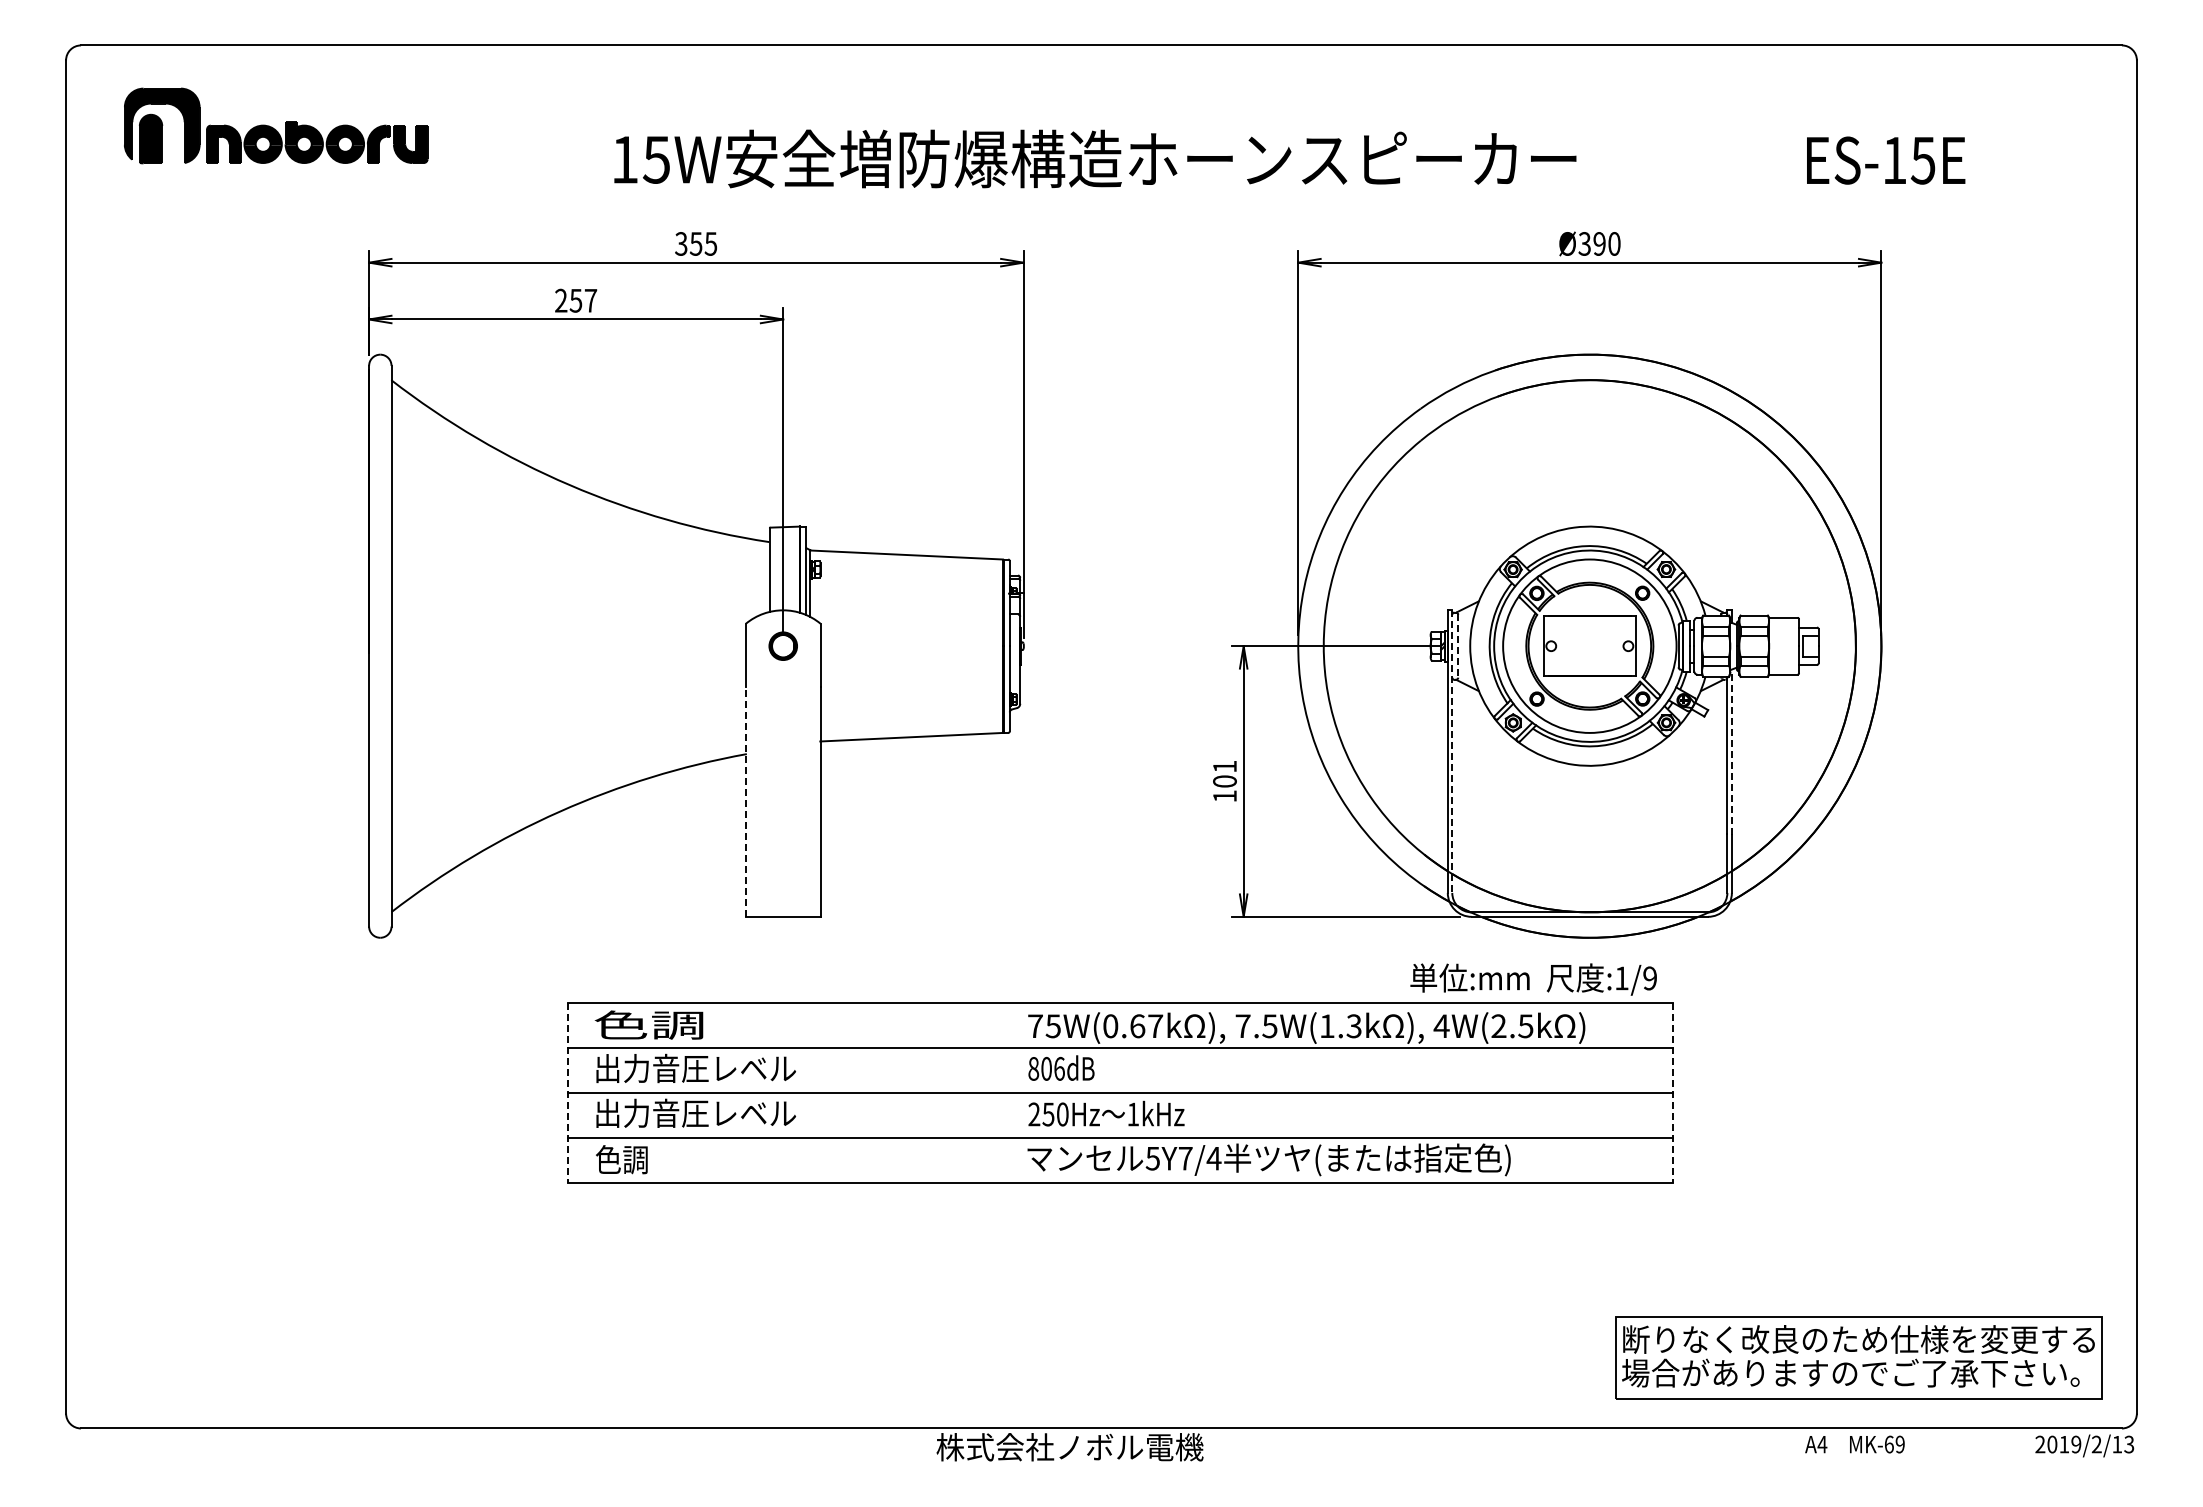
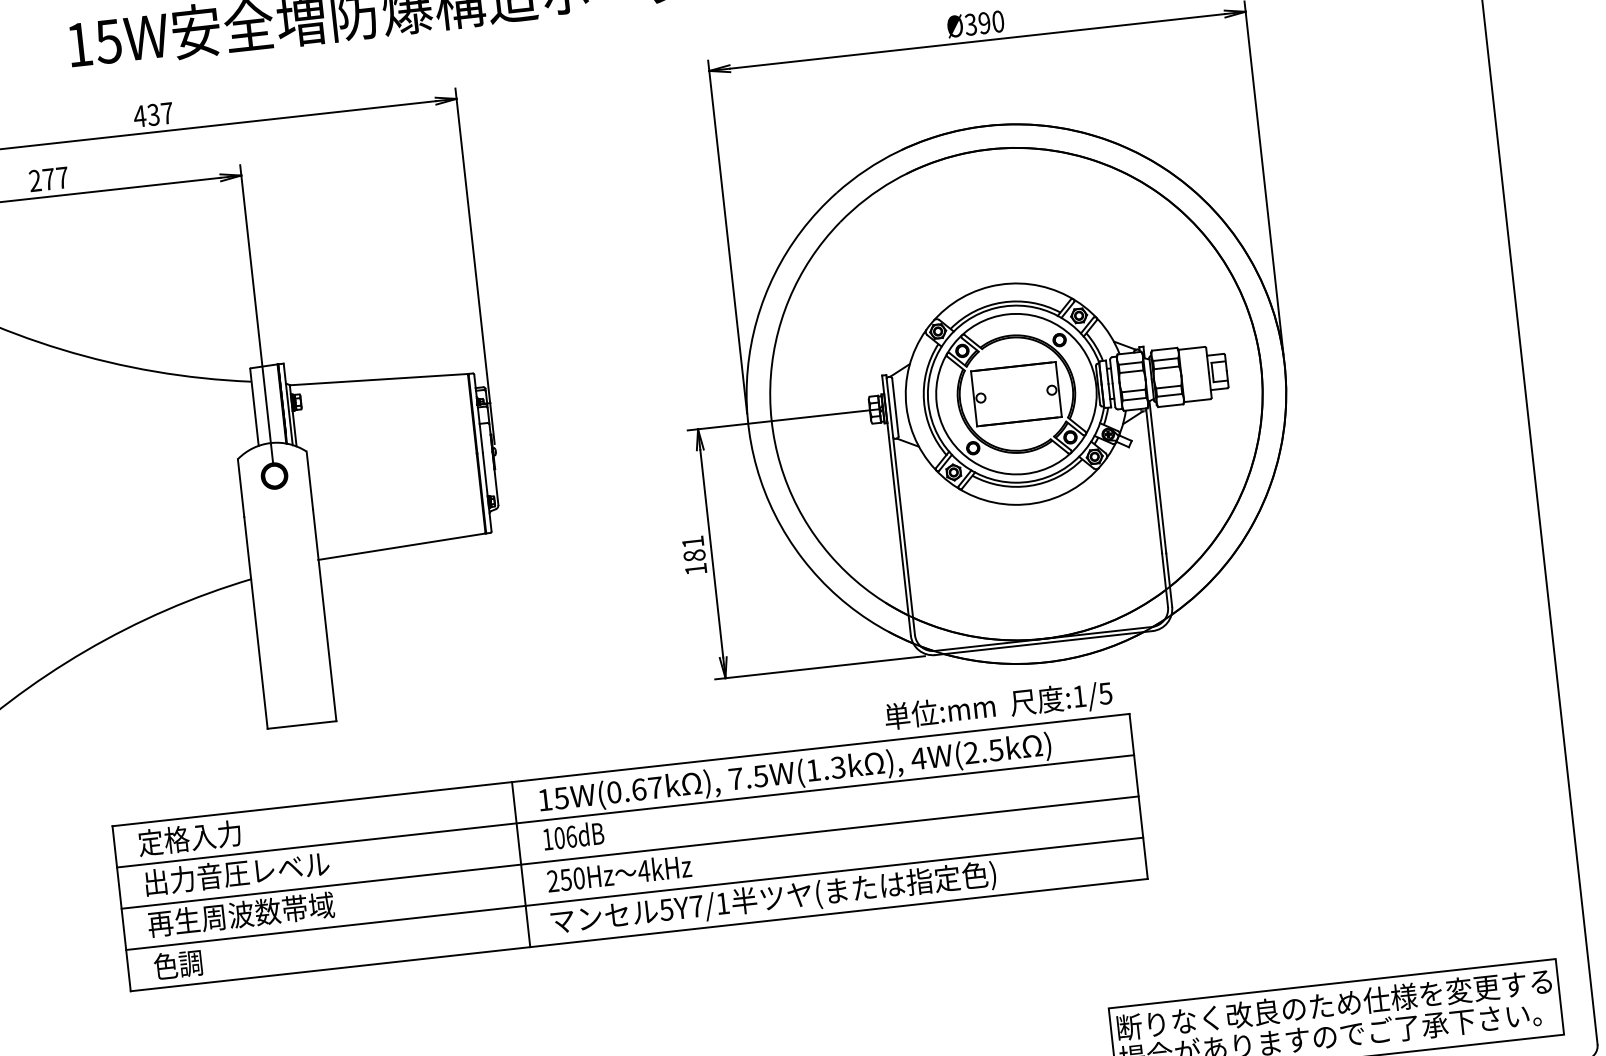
text: (695, 243) -> (152, 114), 355 -> 437
text: (575, 300) -> (48, 179), 257 -> 277
line: (1458, 646) -> (895, 407), dashed -> solid
line: (1452, 752) -> (900, 505), dashed -> solid
line: (1731, 752) -> (1157, 477), dashed -> solid
text: (1224, 781) -> (694, 555), 101 -> 181
line: (745, 801) -> (255, 622), dashed -> solid
text: (1649, 978) -> (1105, 693), :1/9 -> :1/5
text: (648, 1024) -> (189, 837), 色調 -> 定格入力
text: (1035, 1025) -> (545, 799), 75W(0.67k -> 15W(0.67k
text: (1033, 1068) -> (547, 839), 806dB -> 106dB
line: (567, 1092) -> (121, 908), dashed -> solid
line: (1002, 1092) -> (521, 864), added
line: (1673, 1092) -> (1138, 796), dashed -> solid
text: (695, 1112) -> (241, 913), 出力音圧レベル -> 再生周波数帯域
text: (1132, 1114) -> (643, 871), 1kHz -> 4kHz
text: (1213, 1158) -> (722, 903), 5Y7/4 -> 5Y7/1

